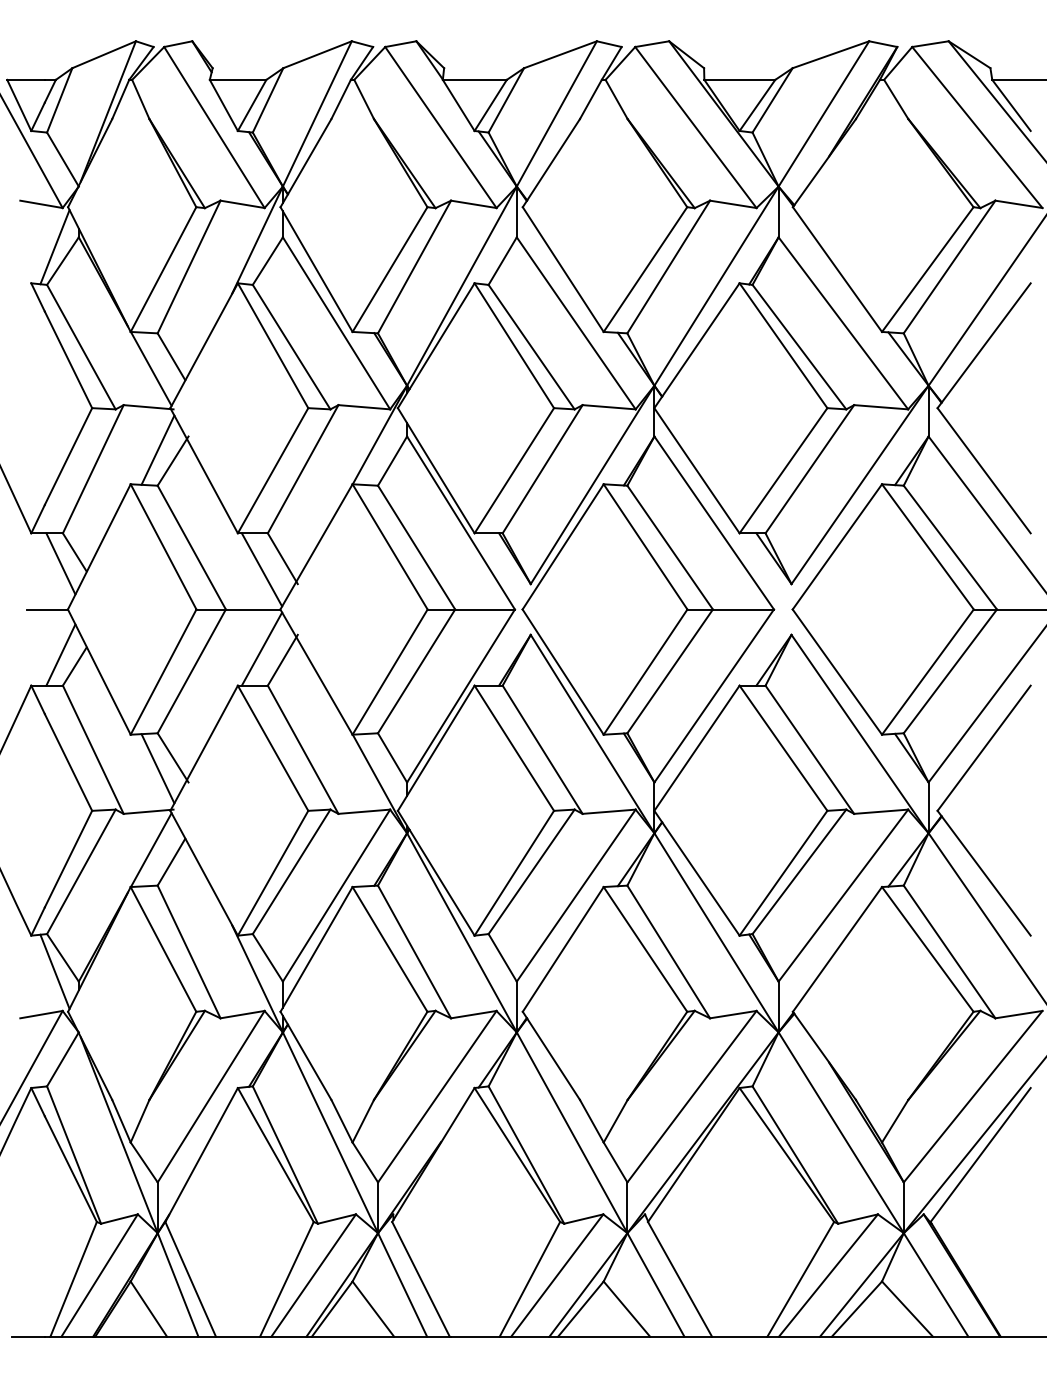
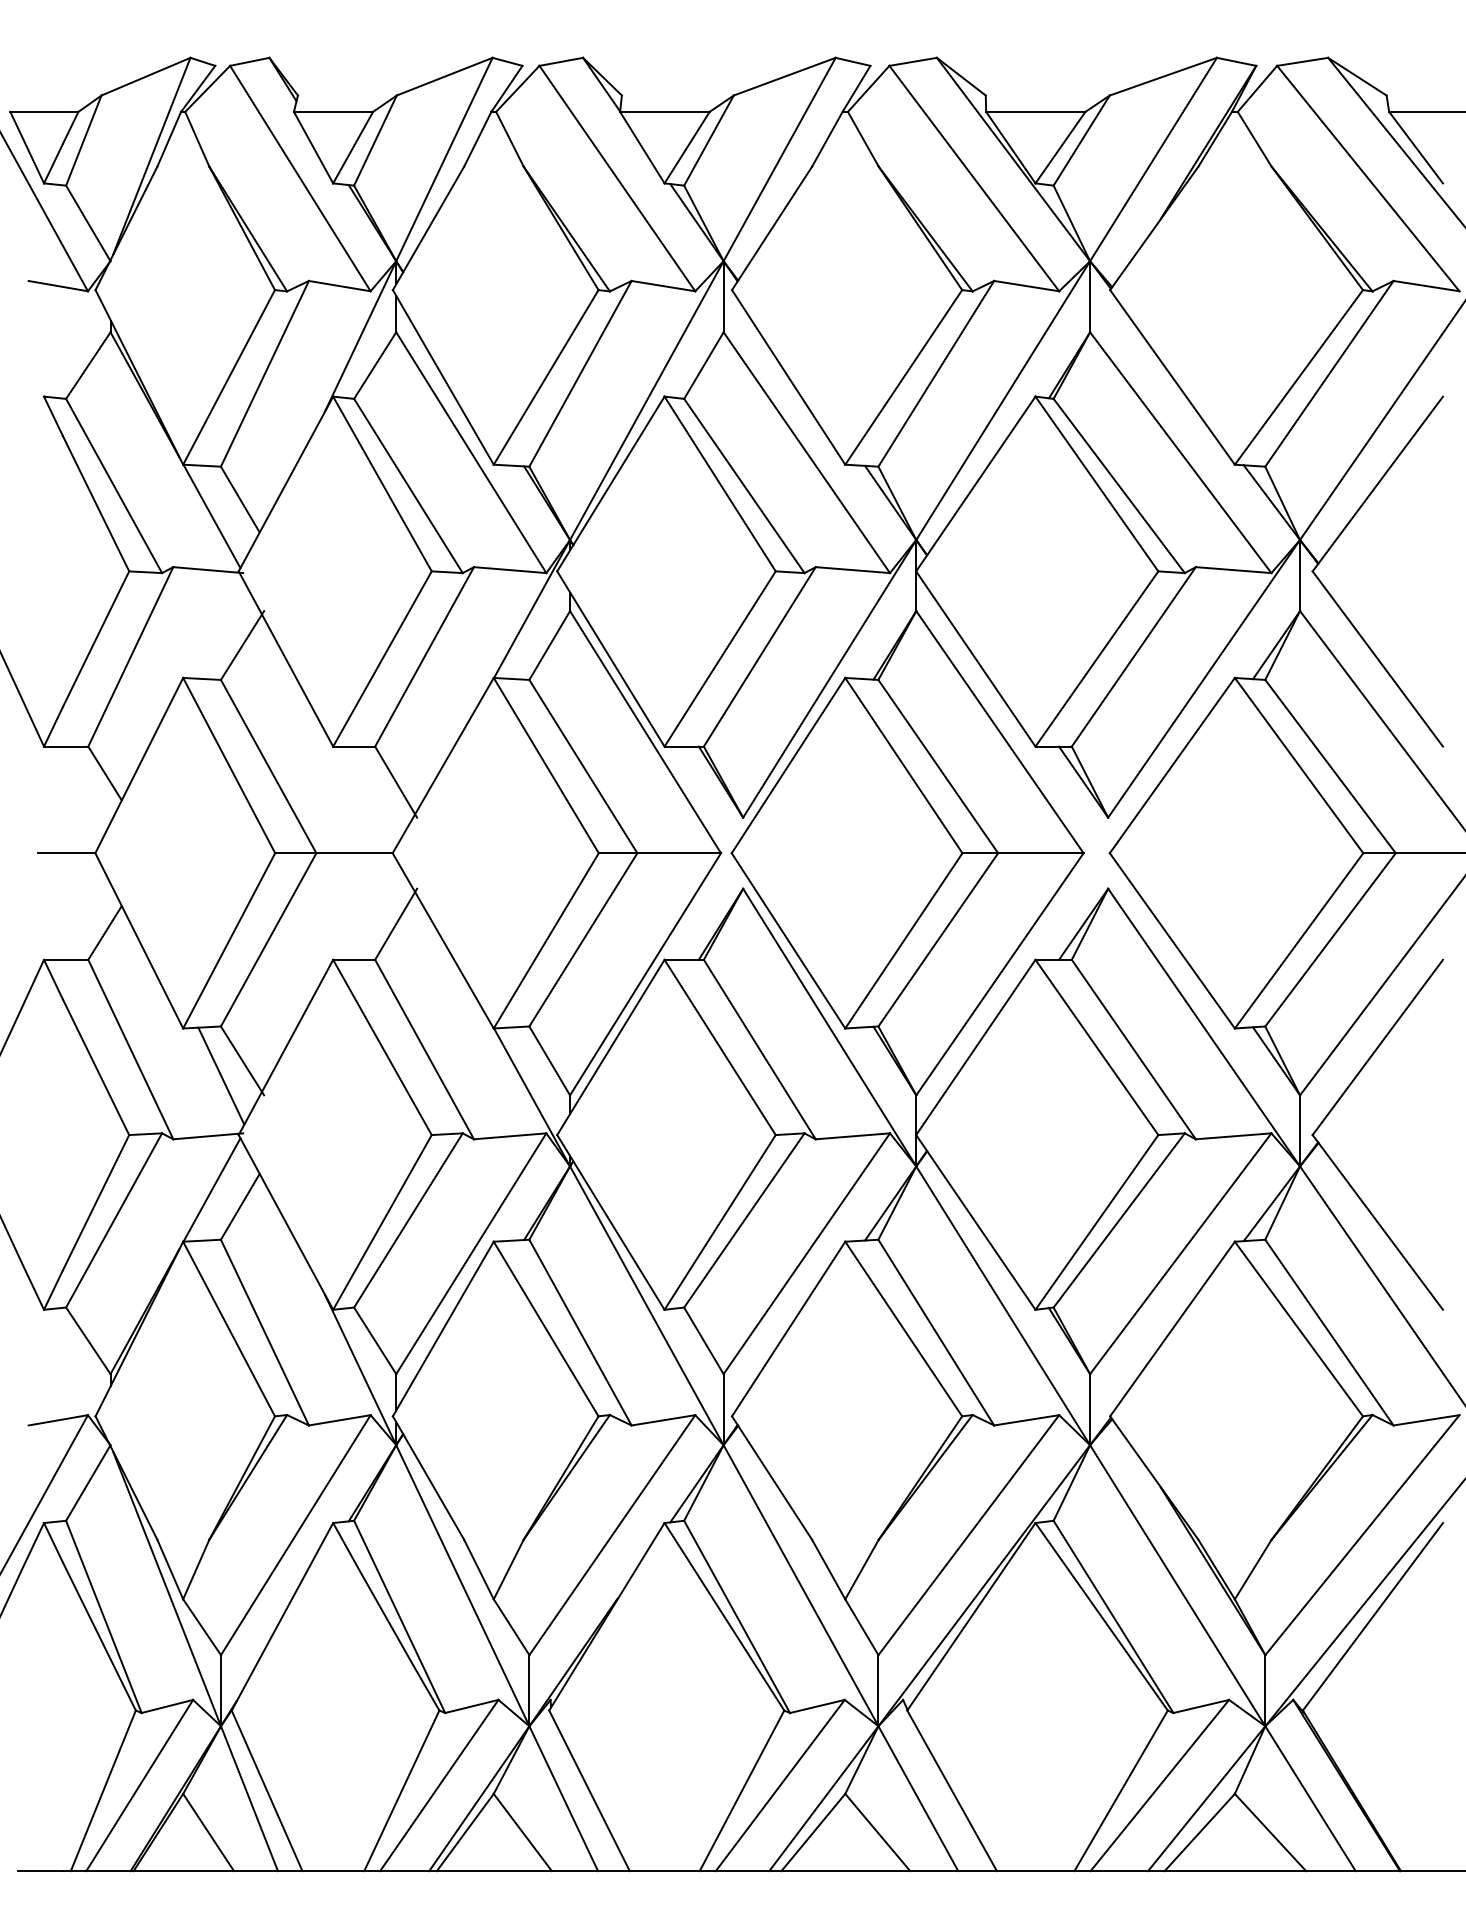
line: (54, 246) -> (76, 345), removed
line: (158, 449) -> (221, 629), removed
line: (60, 563) -> (85, 789), removed
line: (261, 569) -> (366, 797), removed
line: (261, 648) -> (366, 908), removed
line: (60, 654) -> (85, 916), removed
line: (54, 971) -> (76, 1360), removed

